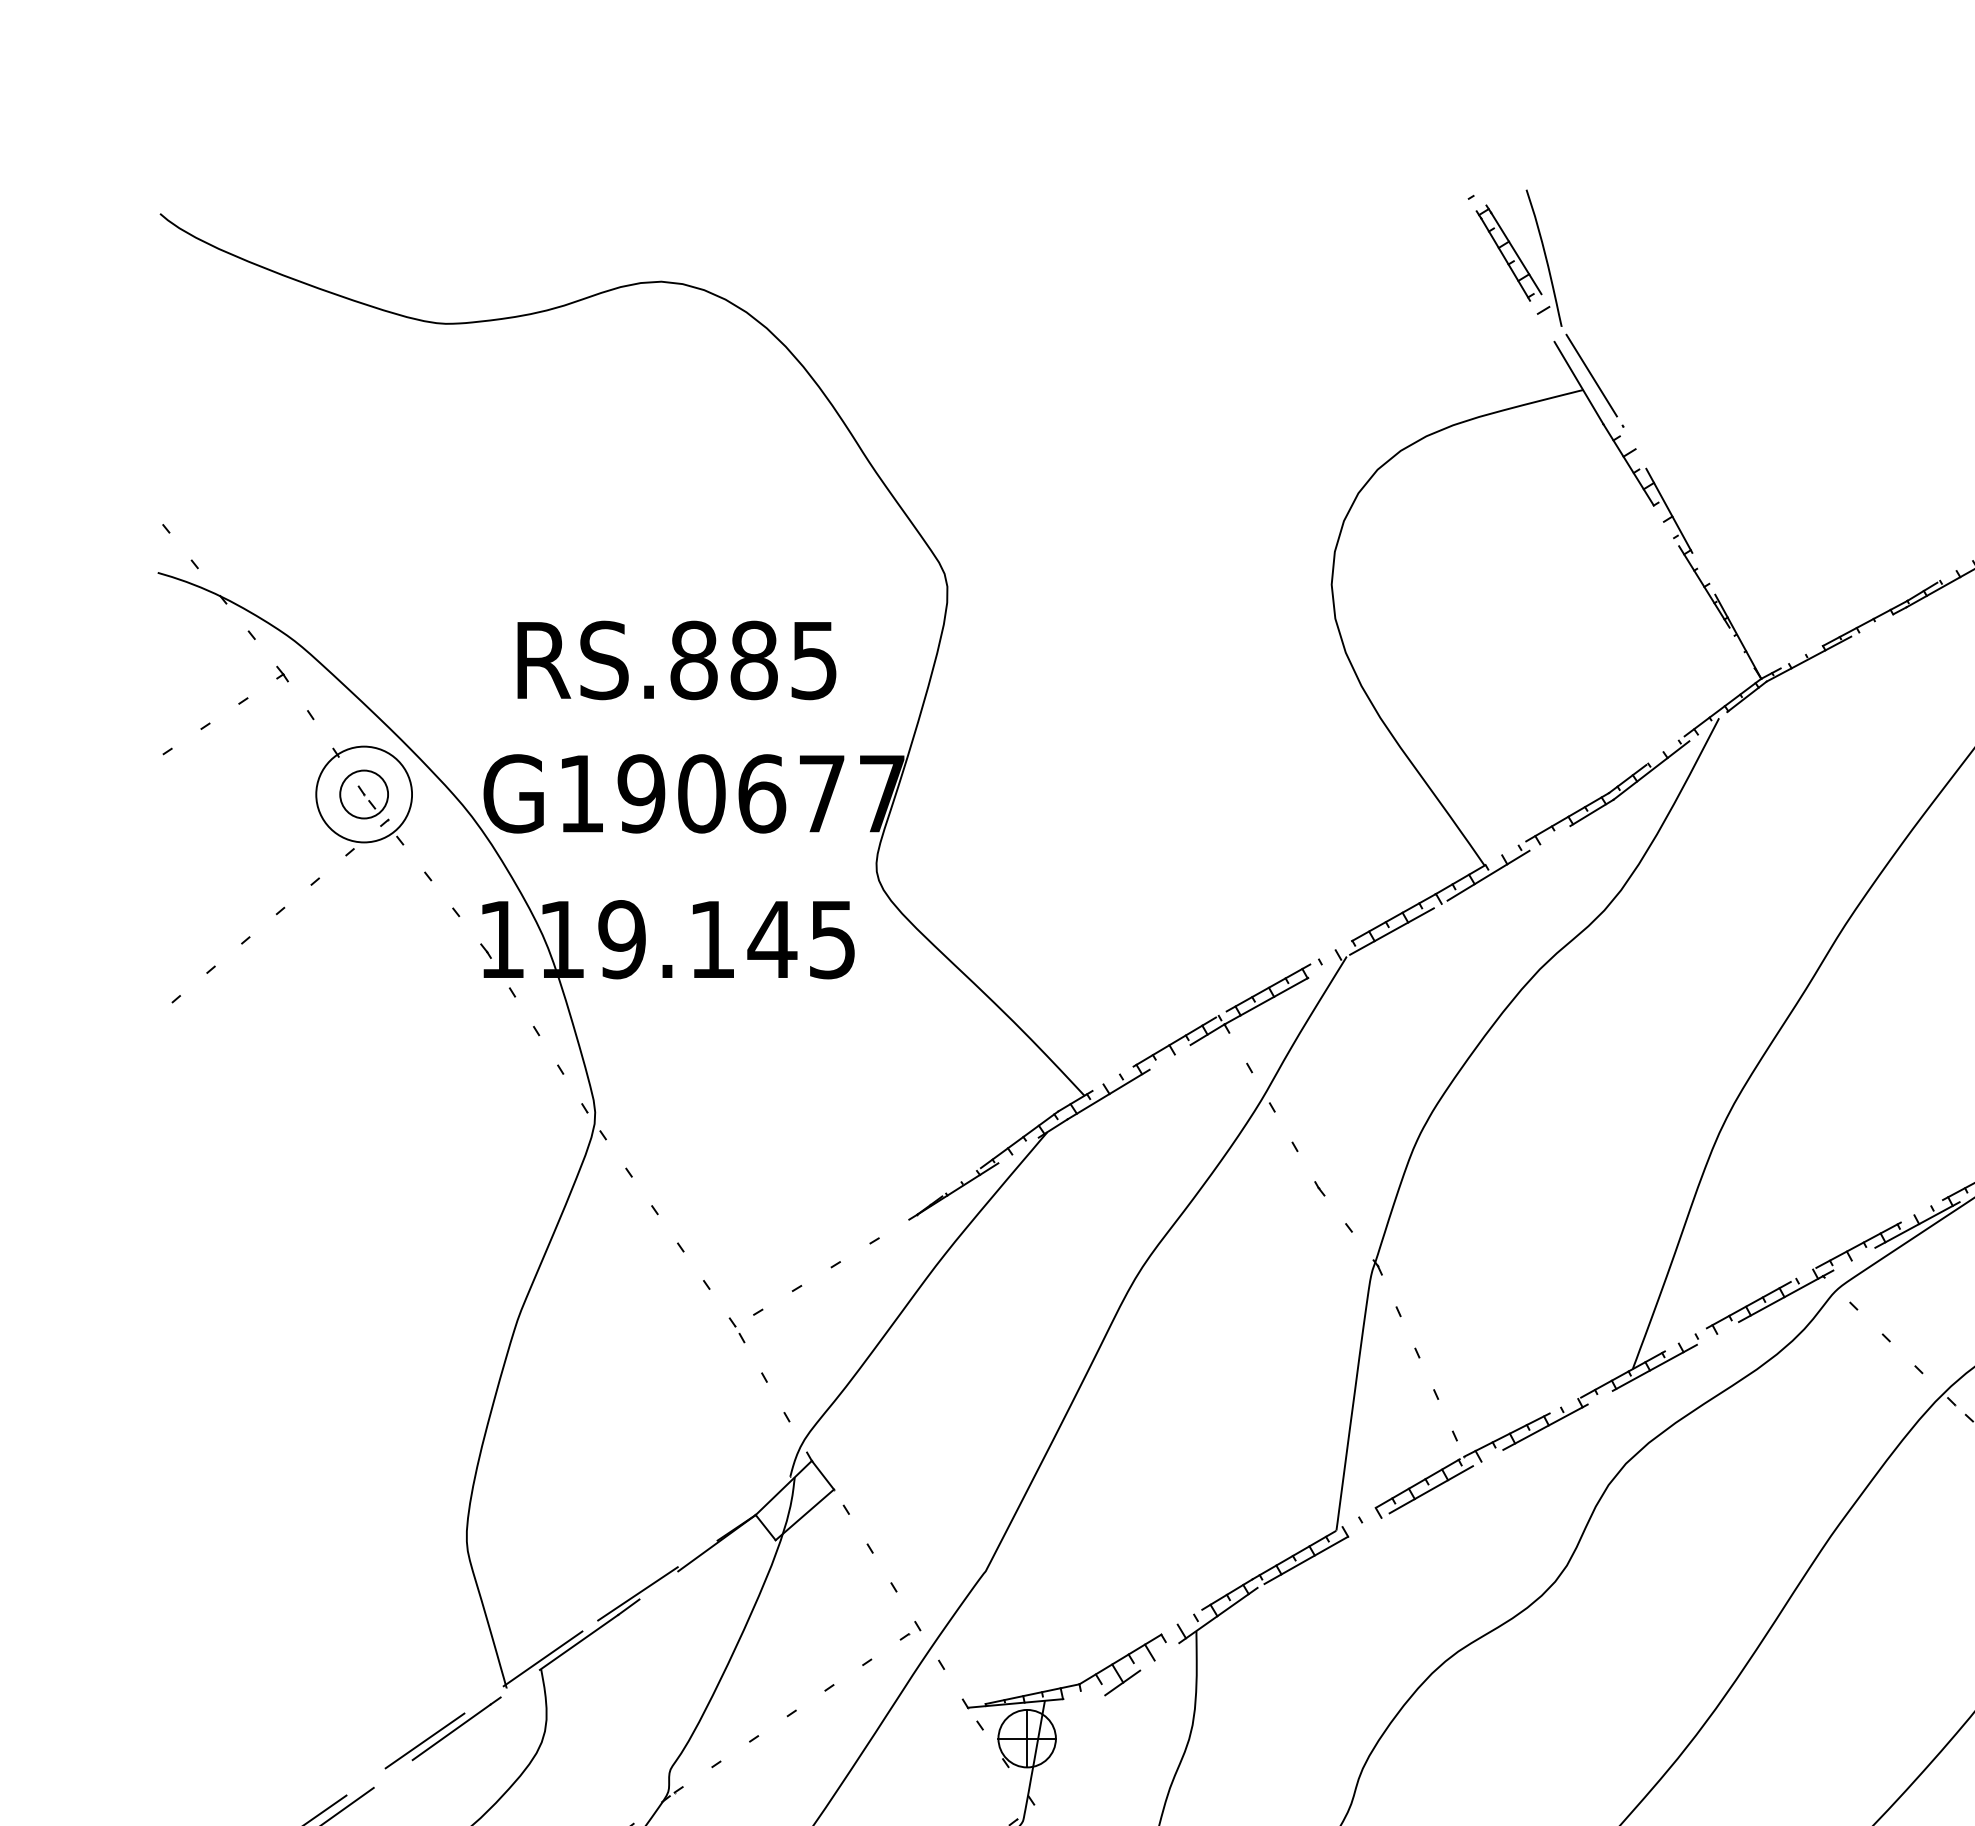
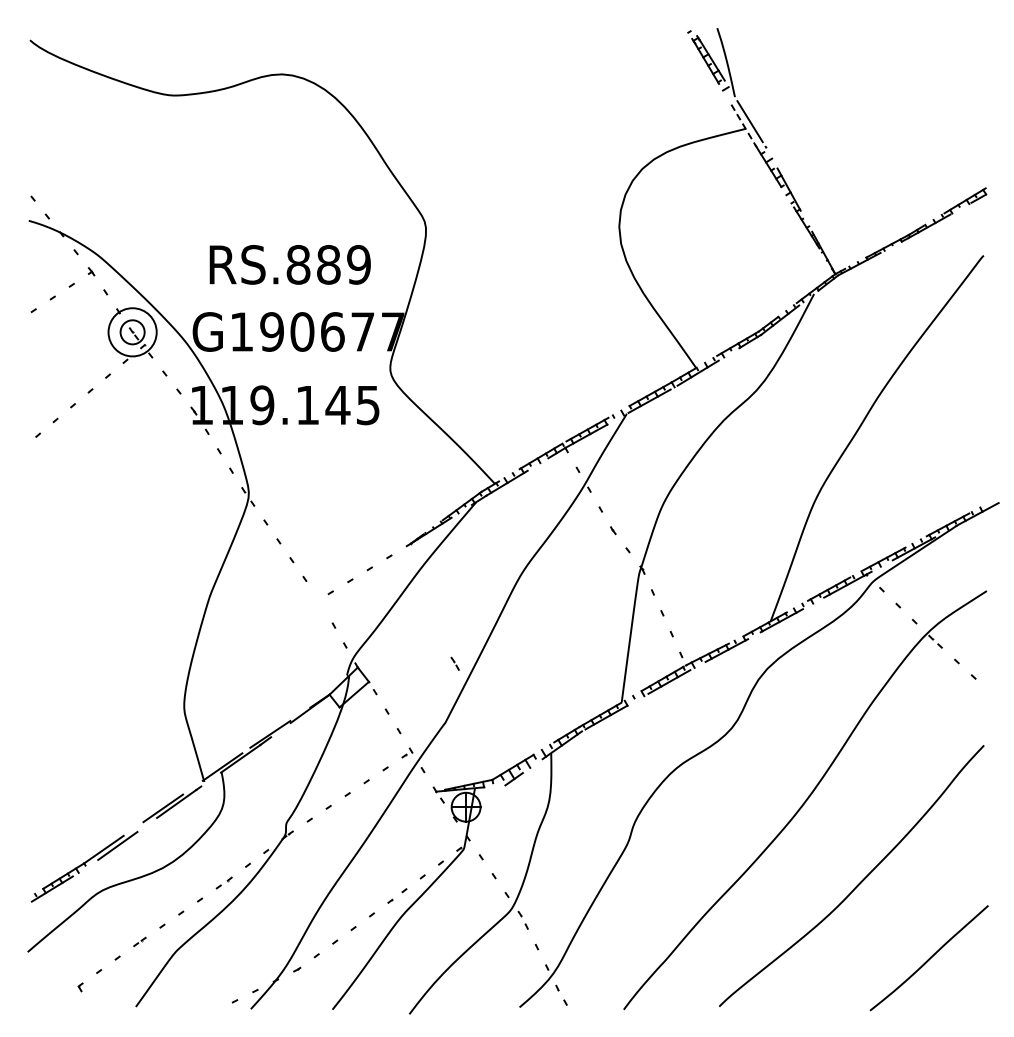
line: (1578, 383) -> (743, 125), solid -> dashed
text: (813, 659) -> (358, 264), RS.885 -> RS.889
line: (735, 1329) -> (454, 663), moved

